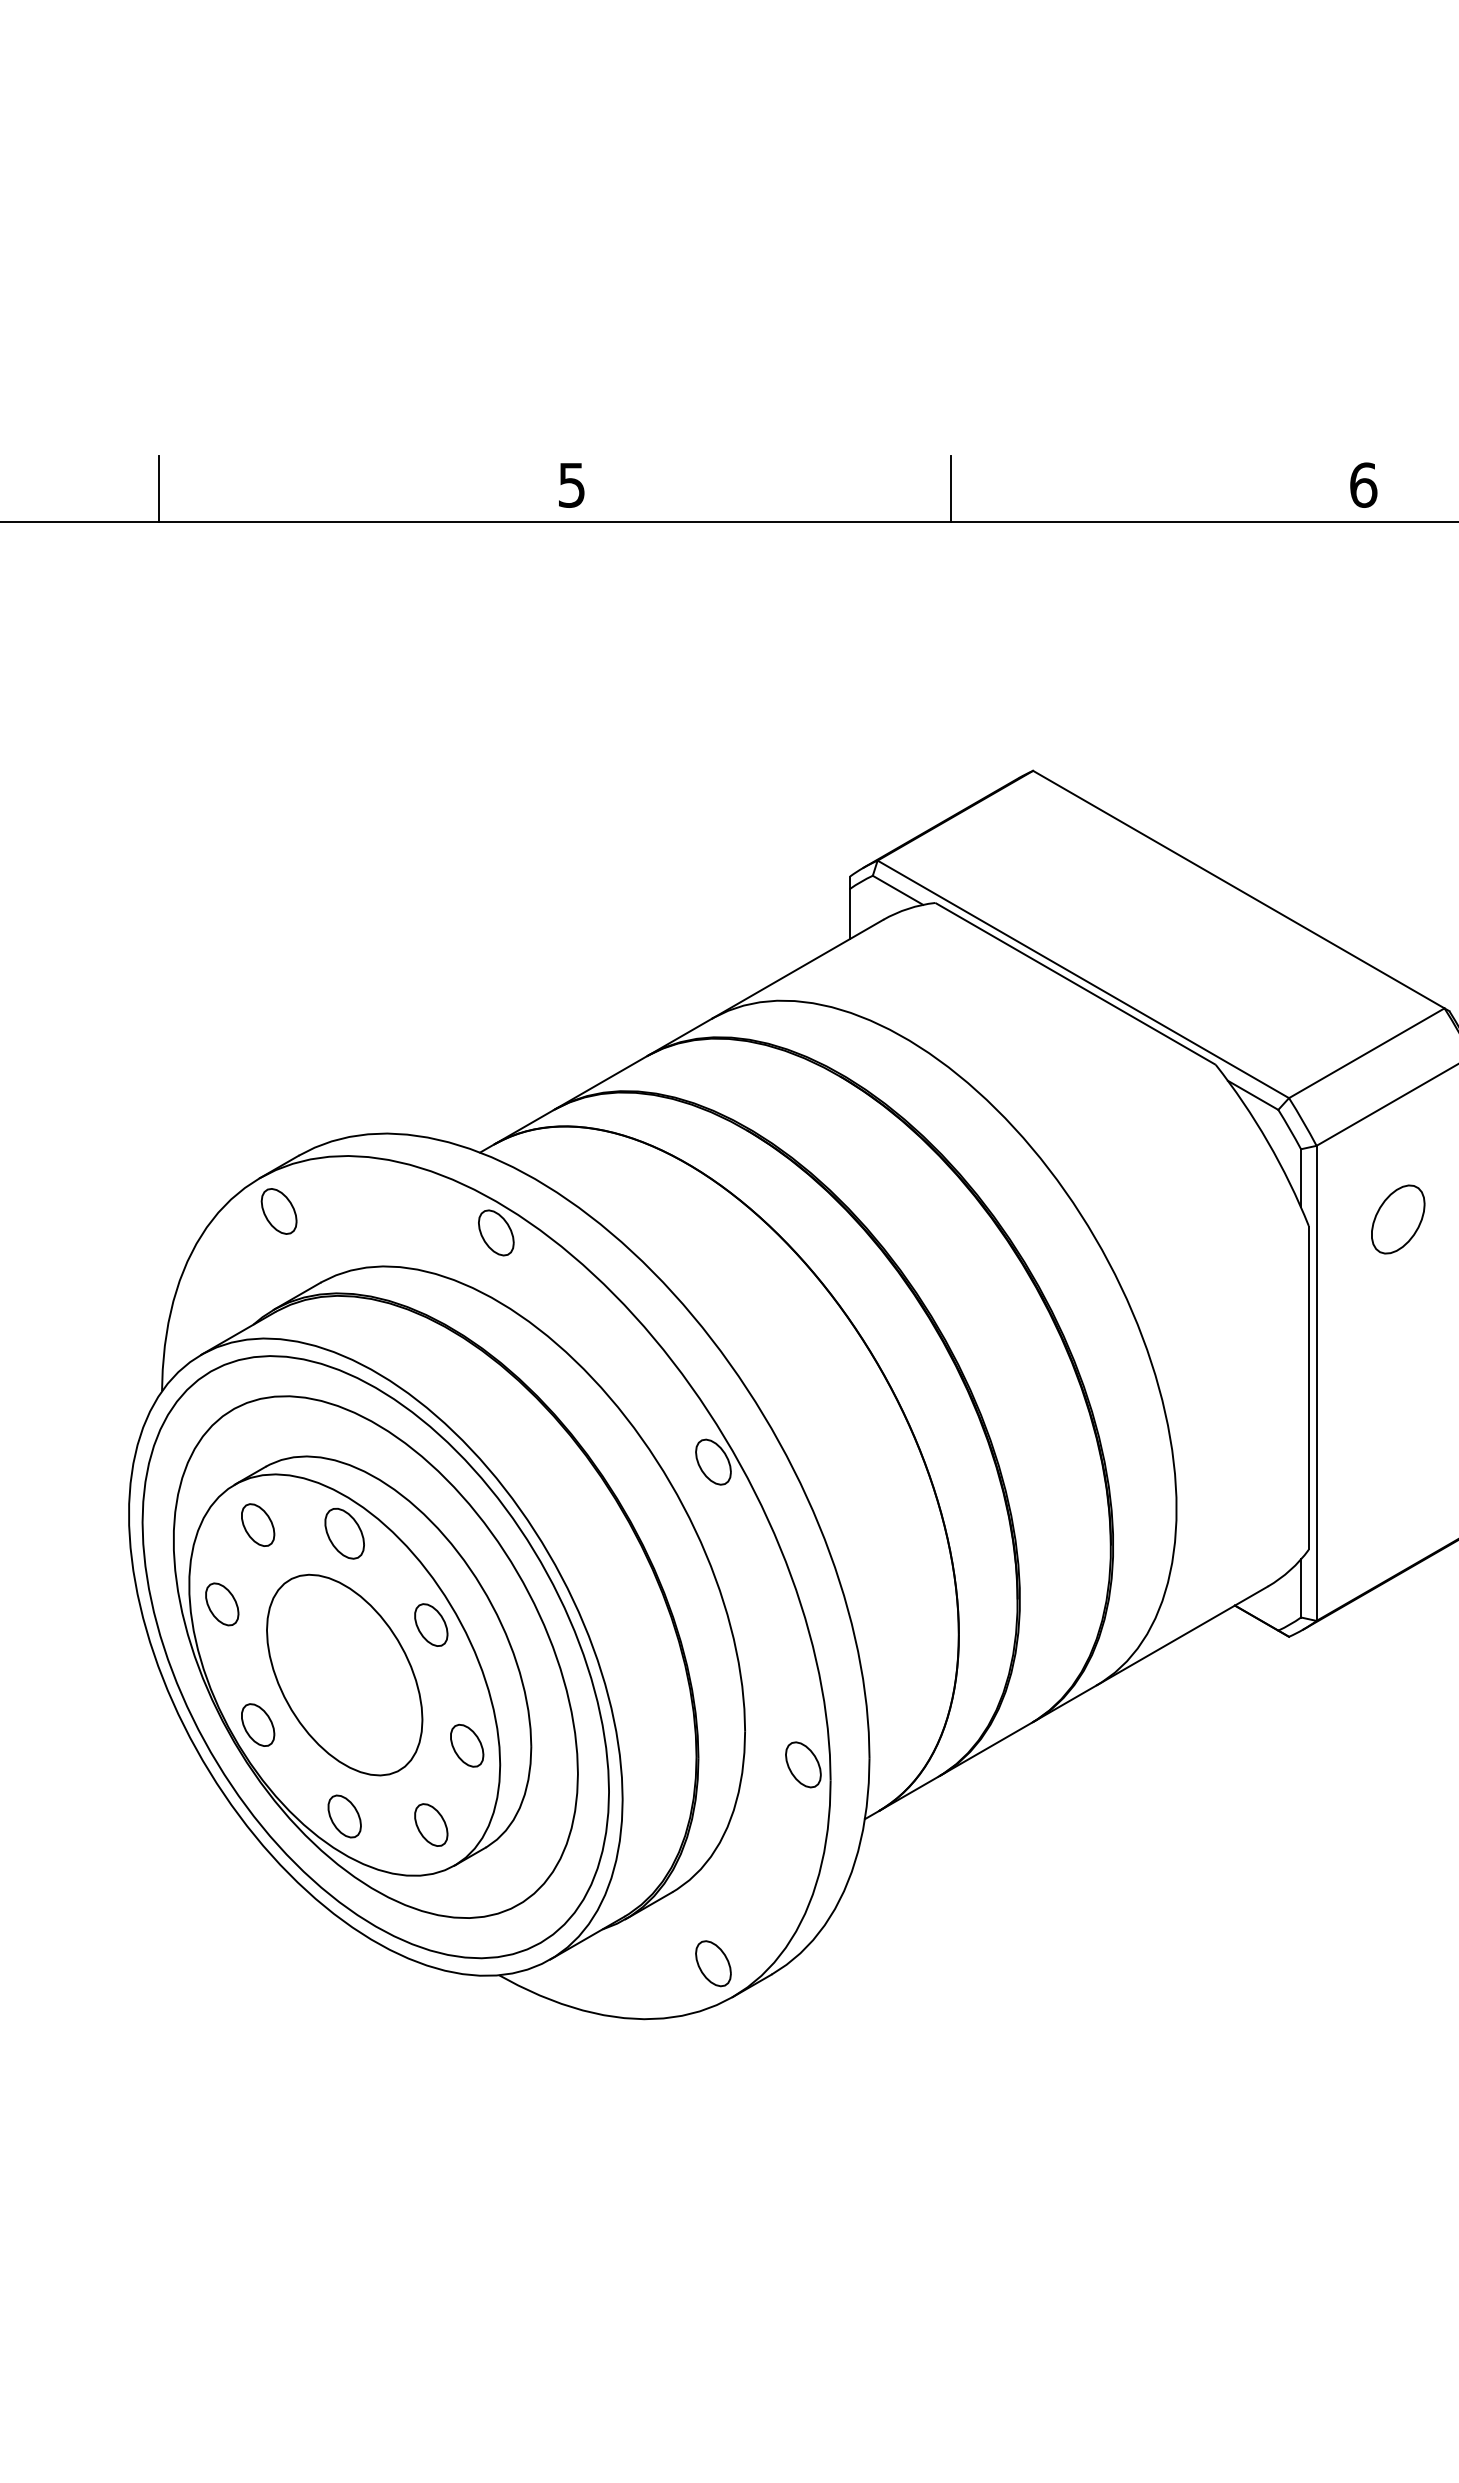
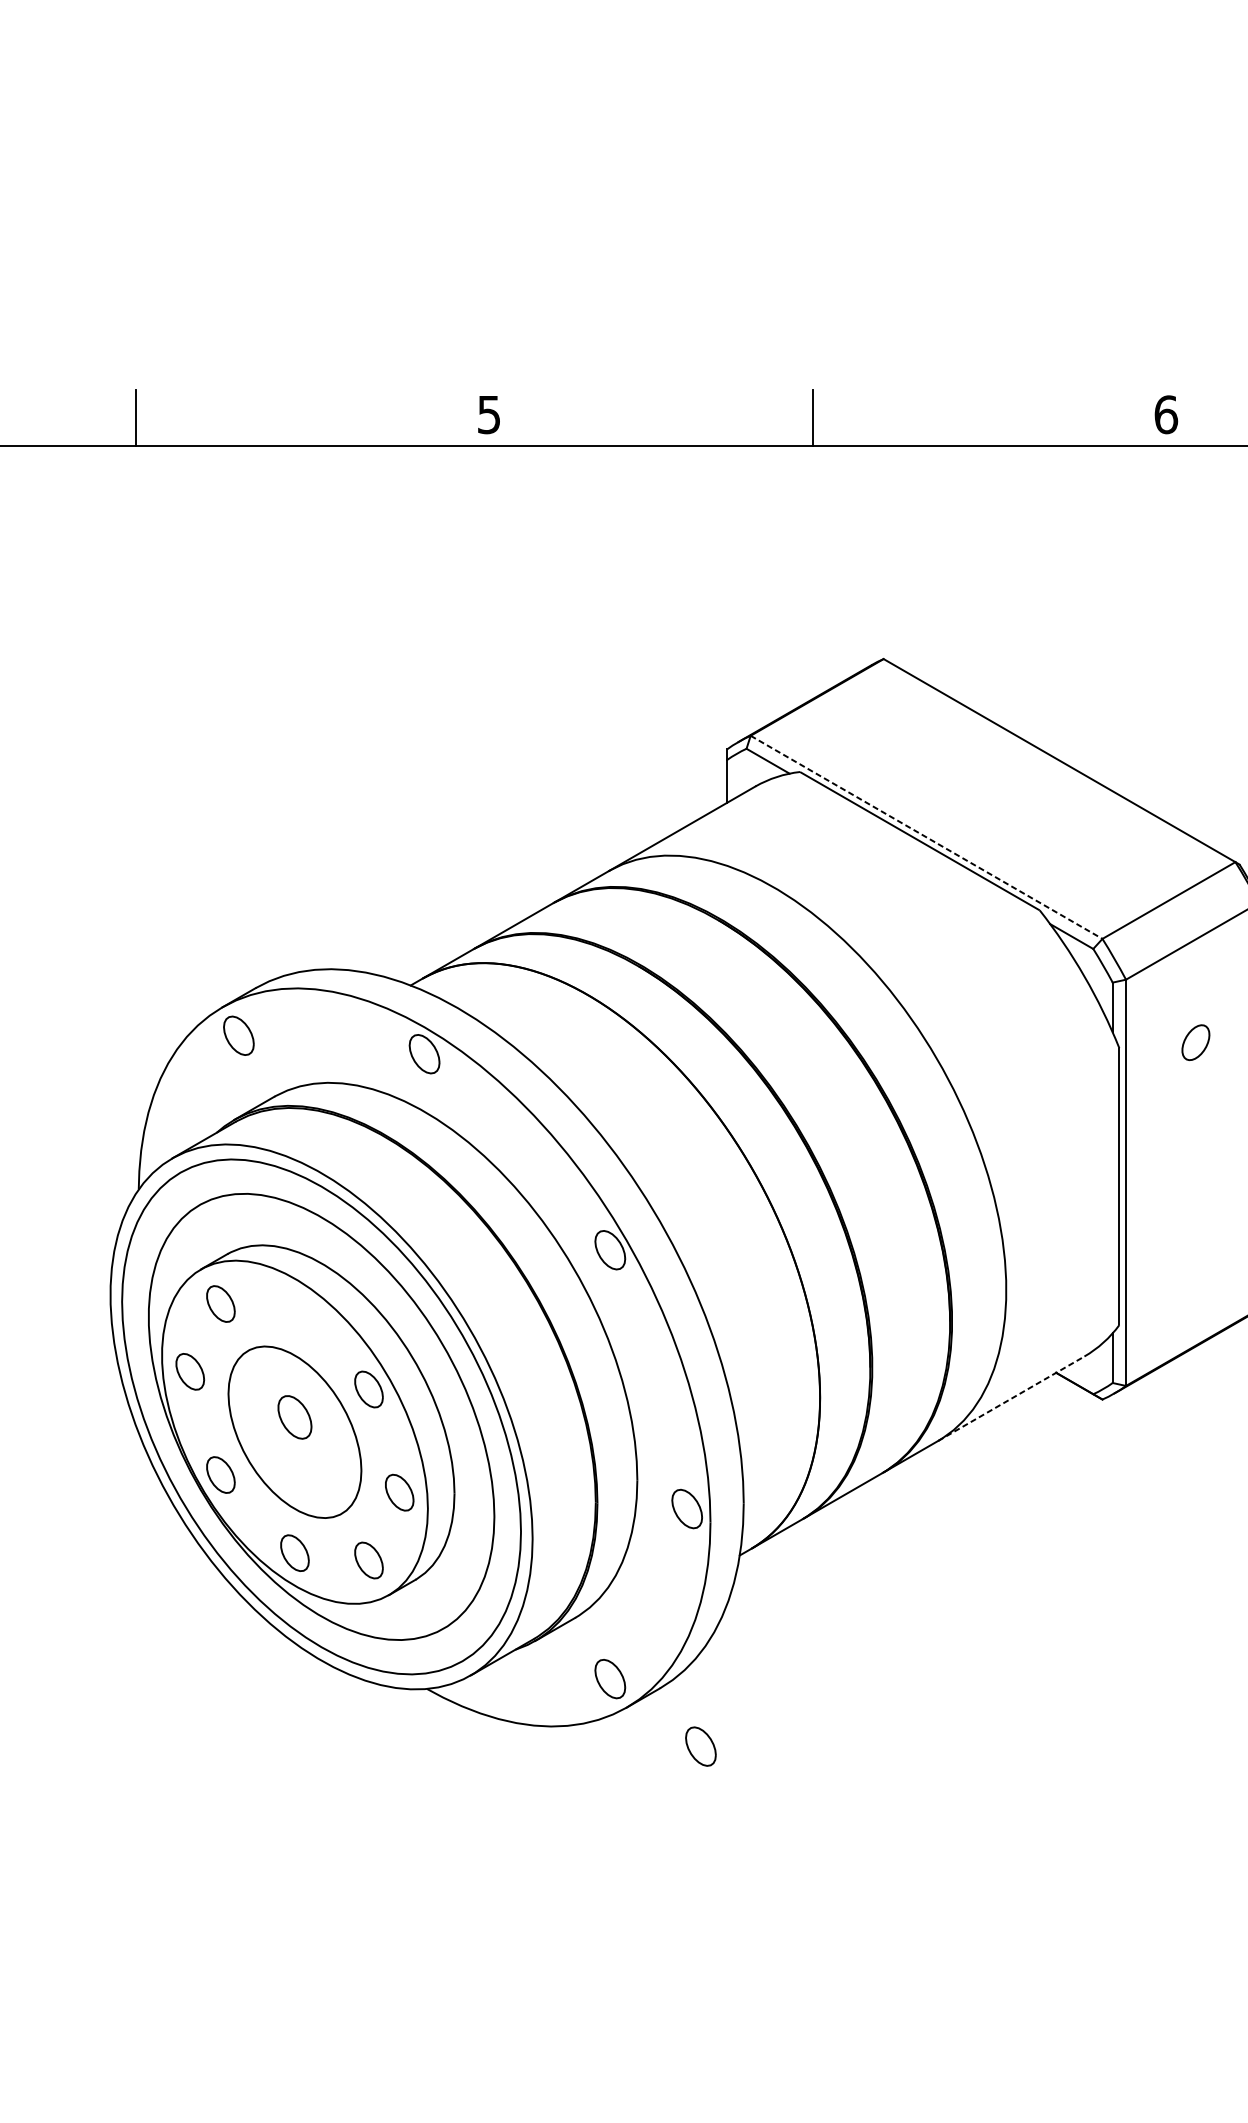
line: (1083, 979) -> (926, 837), solid -> dashed
part: (1398, 1219) -> (1196, 1042), size x0.6
part: (344, 1533) -> (294, 1417), moved
line: (1182, 1635) -> (1011, 1398), solid -> dashed
part: (819, 2042) -> (700, 1746), added

